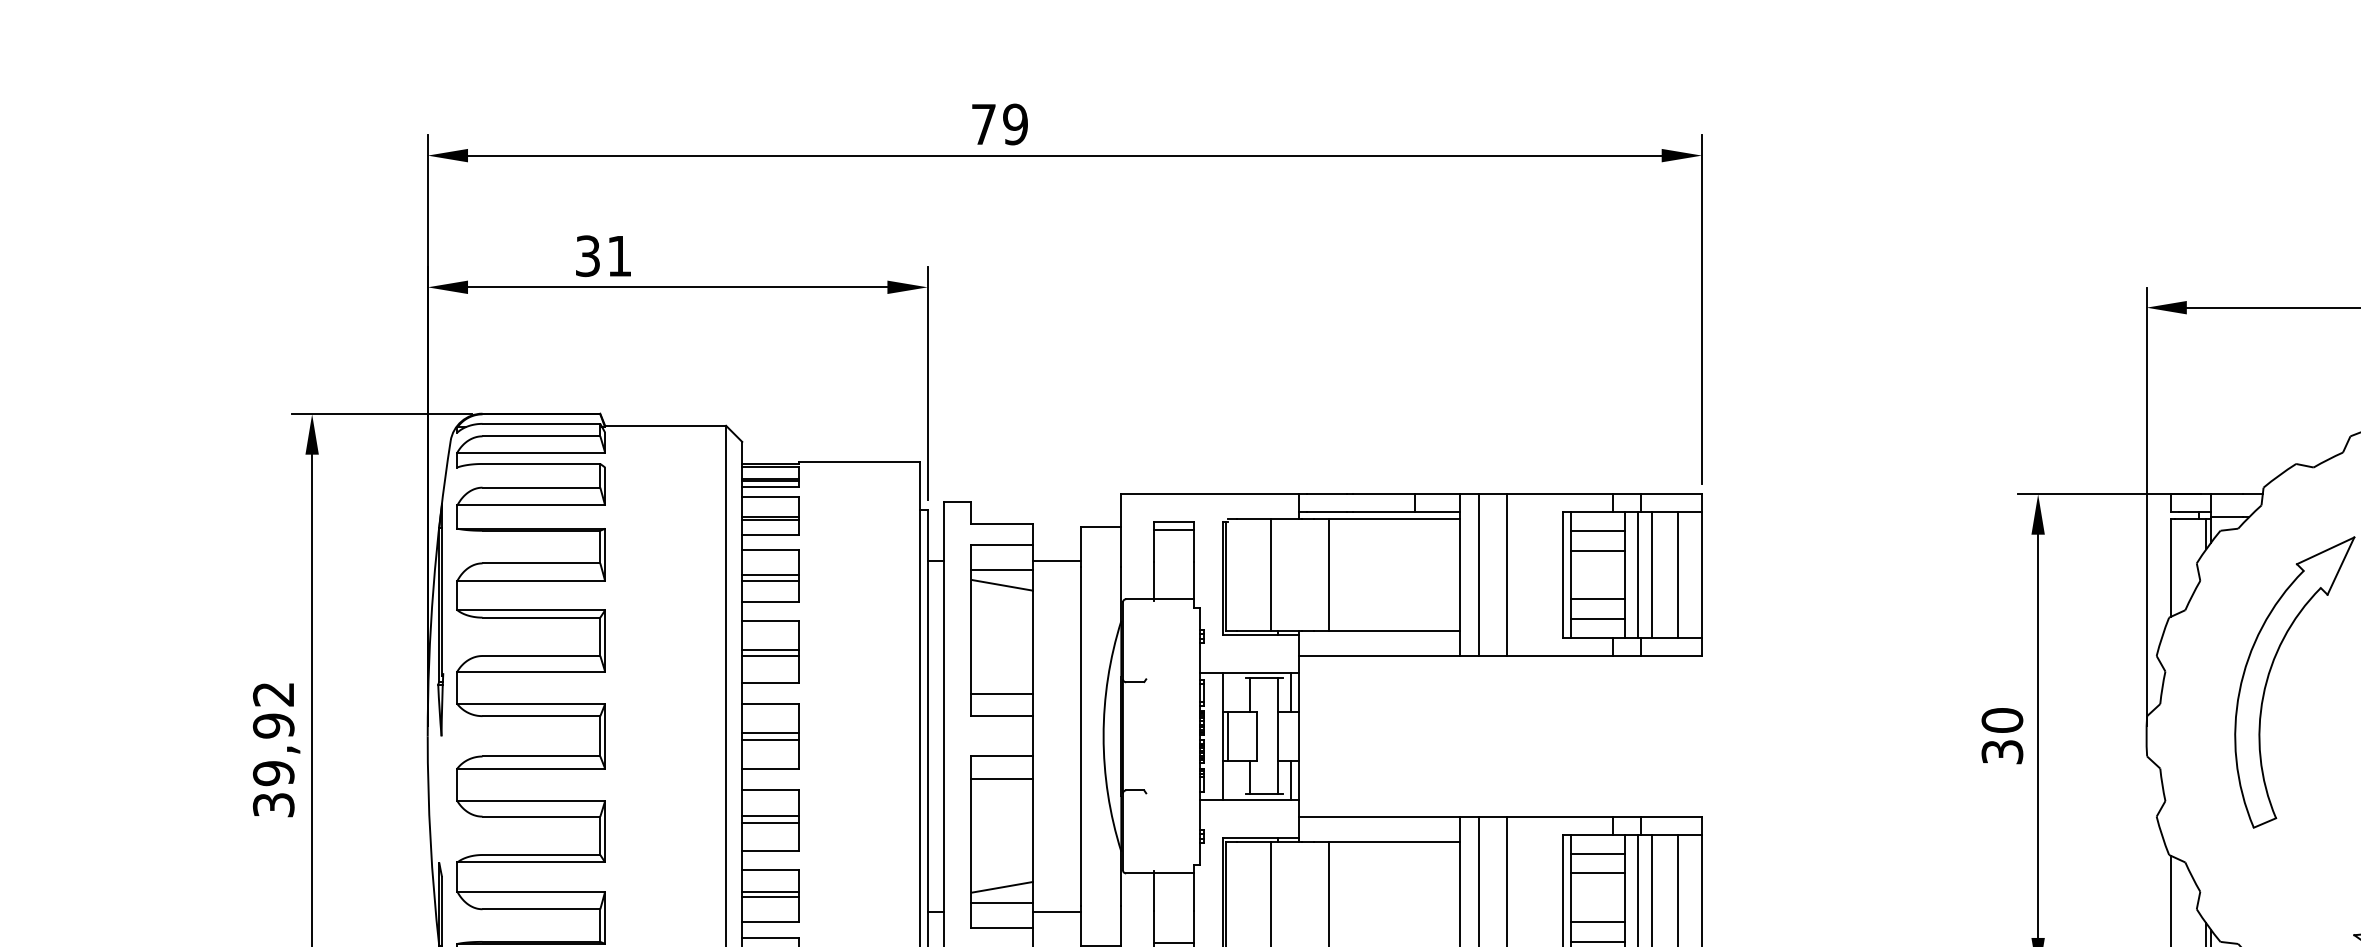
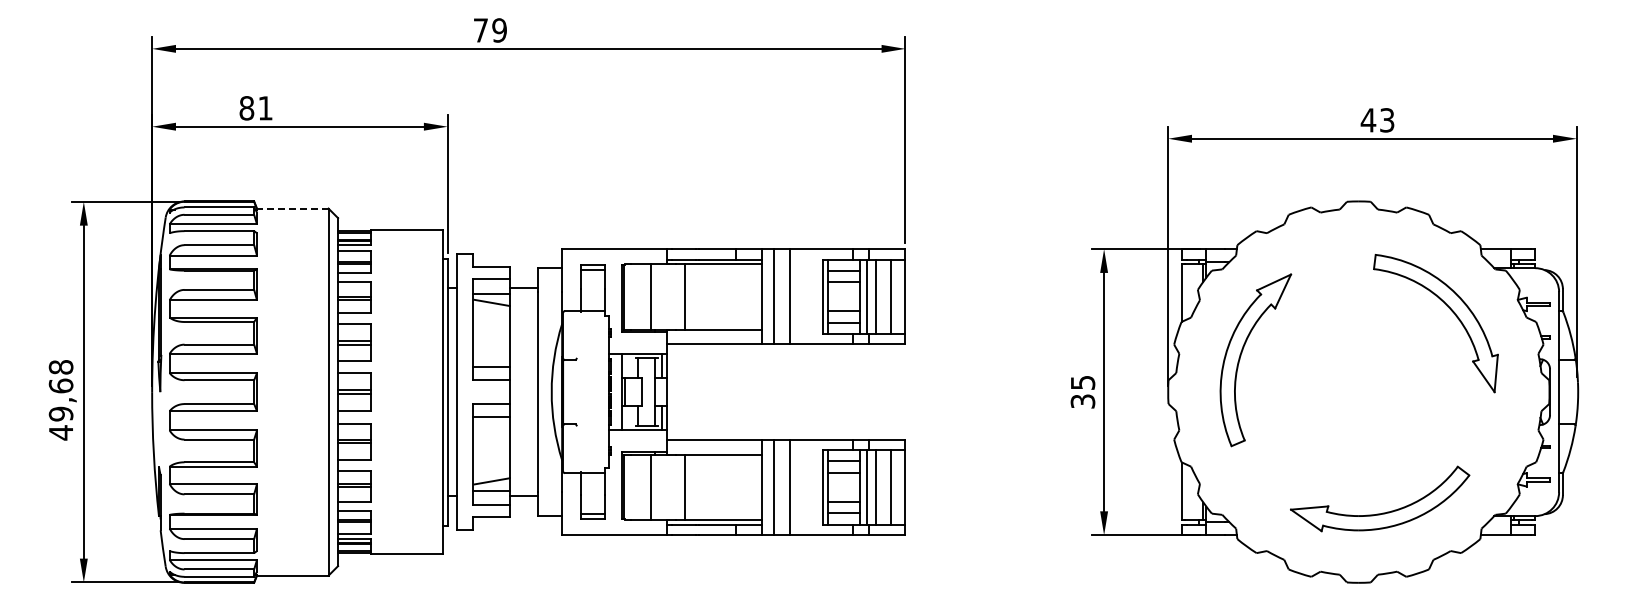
text: (587, 256) -> (246, 108), 31 -> 81
line: (665, 425) -> (292, 208), solid -> dashed
text: (2001, 720) -> (1082, 382), 30 -> 35
text: (272, 750) -> (60, 400), 39,92 -> 49,68

